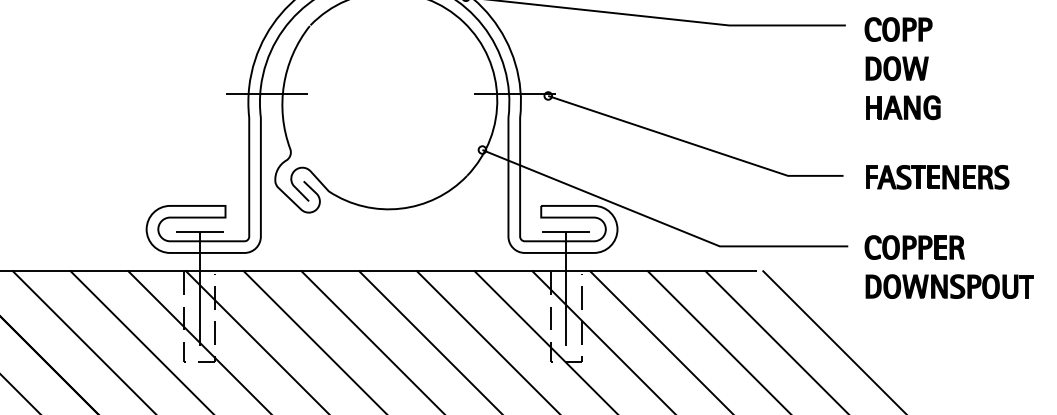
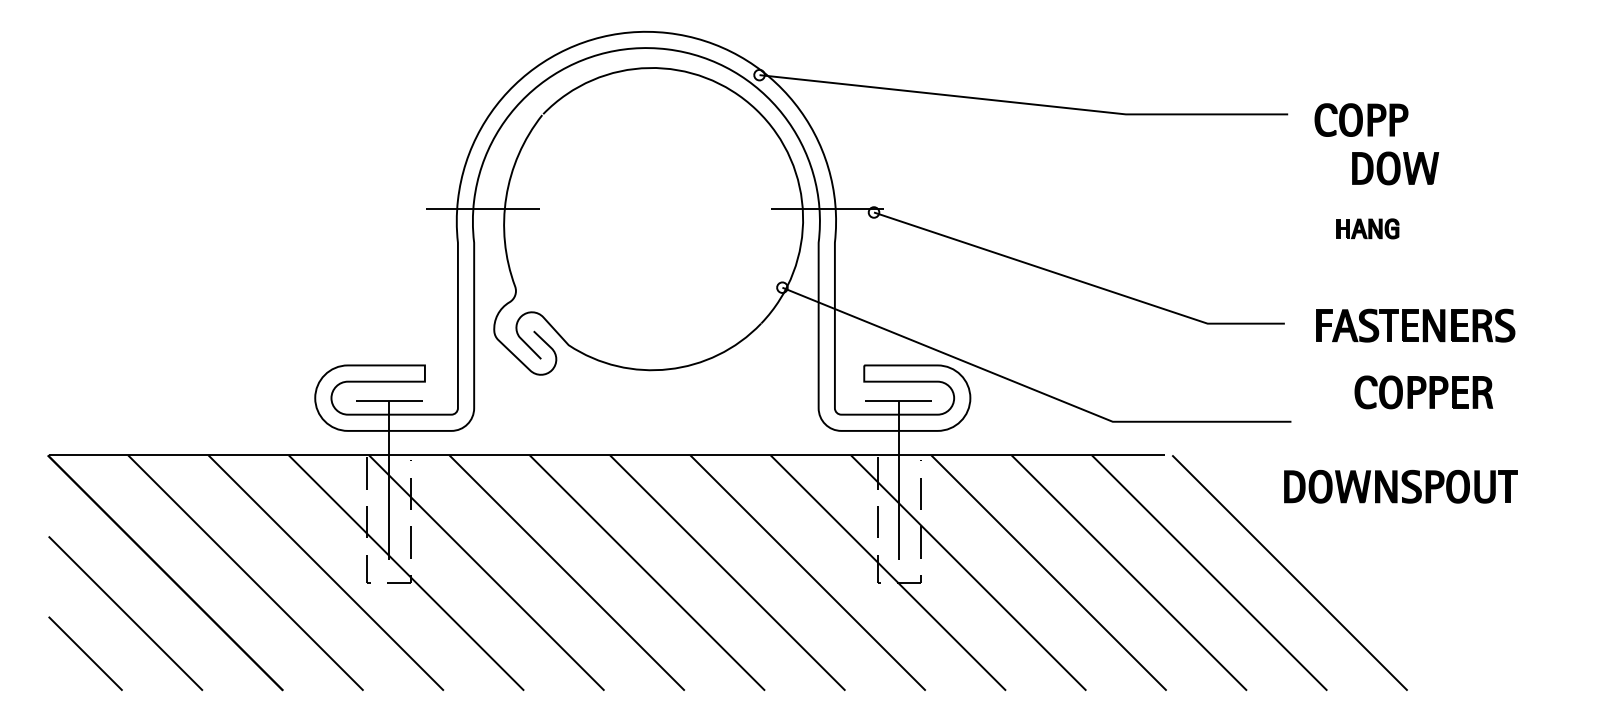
part: (897, 68) -> (1395, 168), moved
part: (902, 107) -> (1367, 228), size x0.6
part: (914, 247) -> (1423, 392), moved
part: (949, 286) -> (1400, 486), moved

